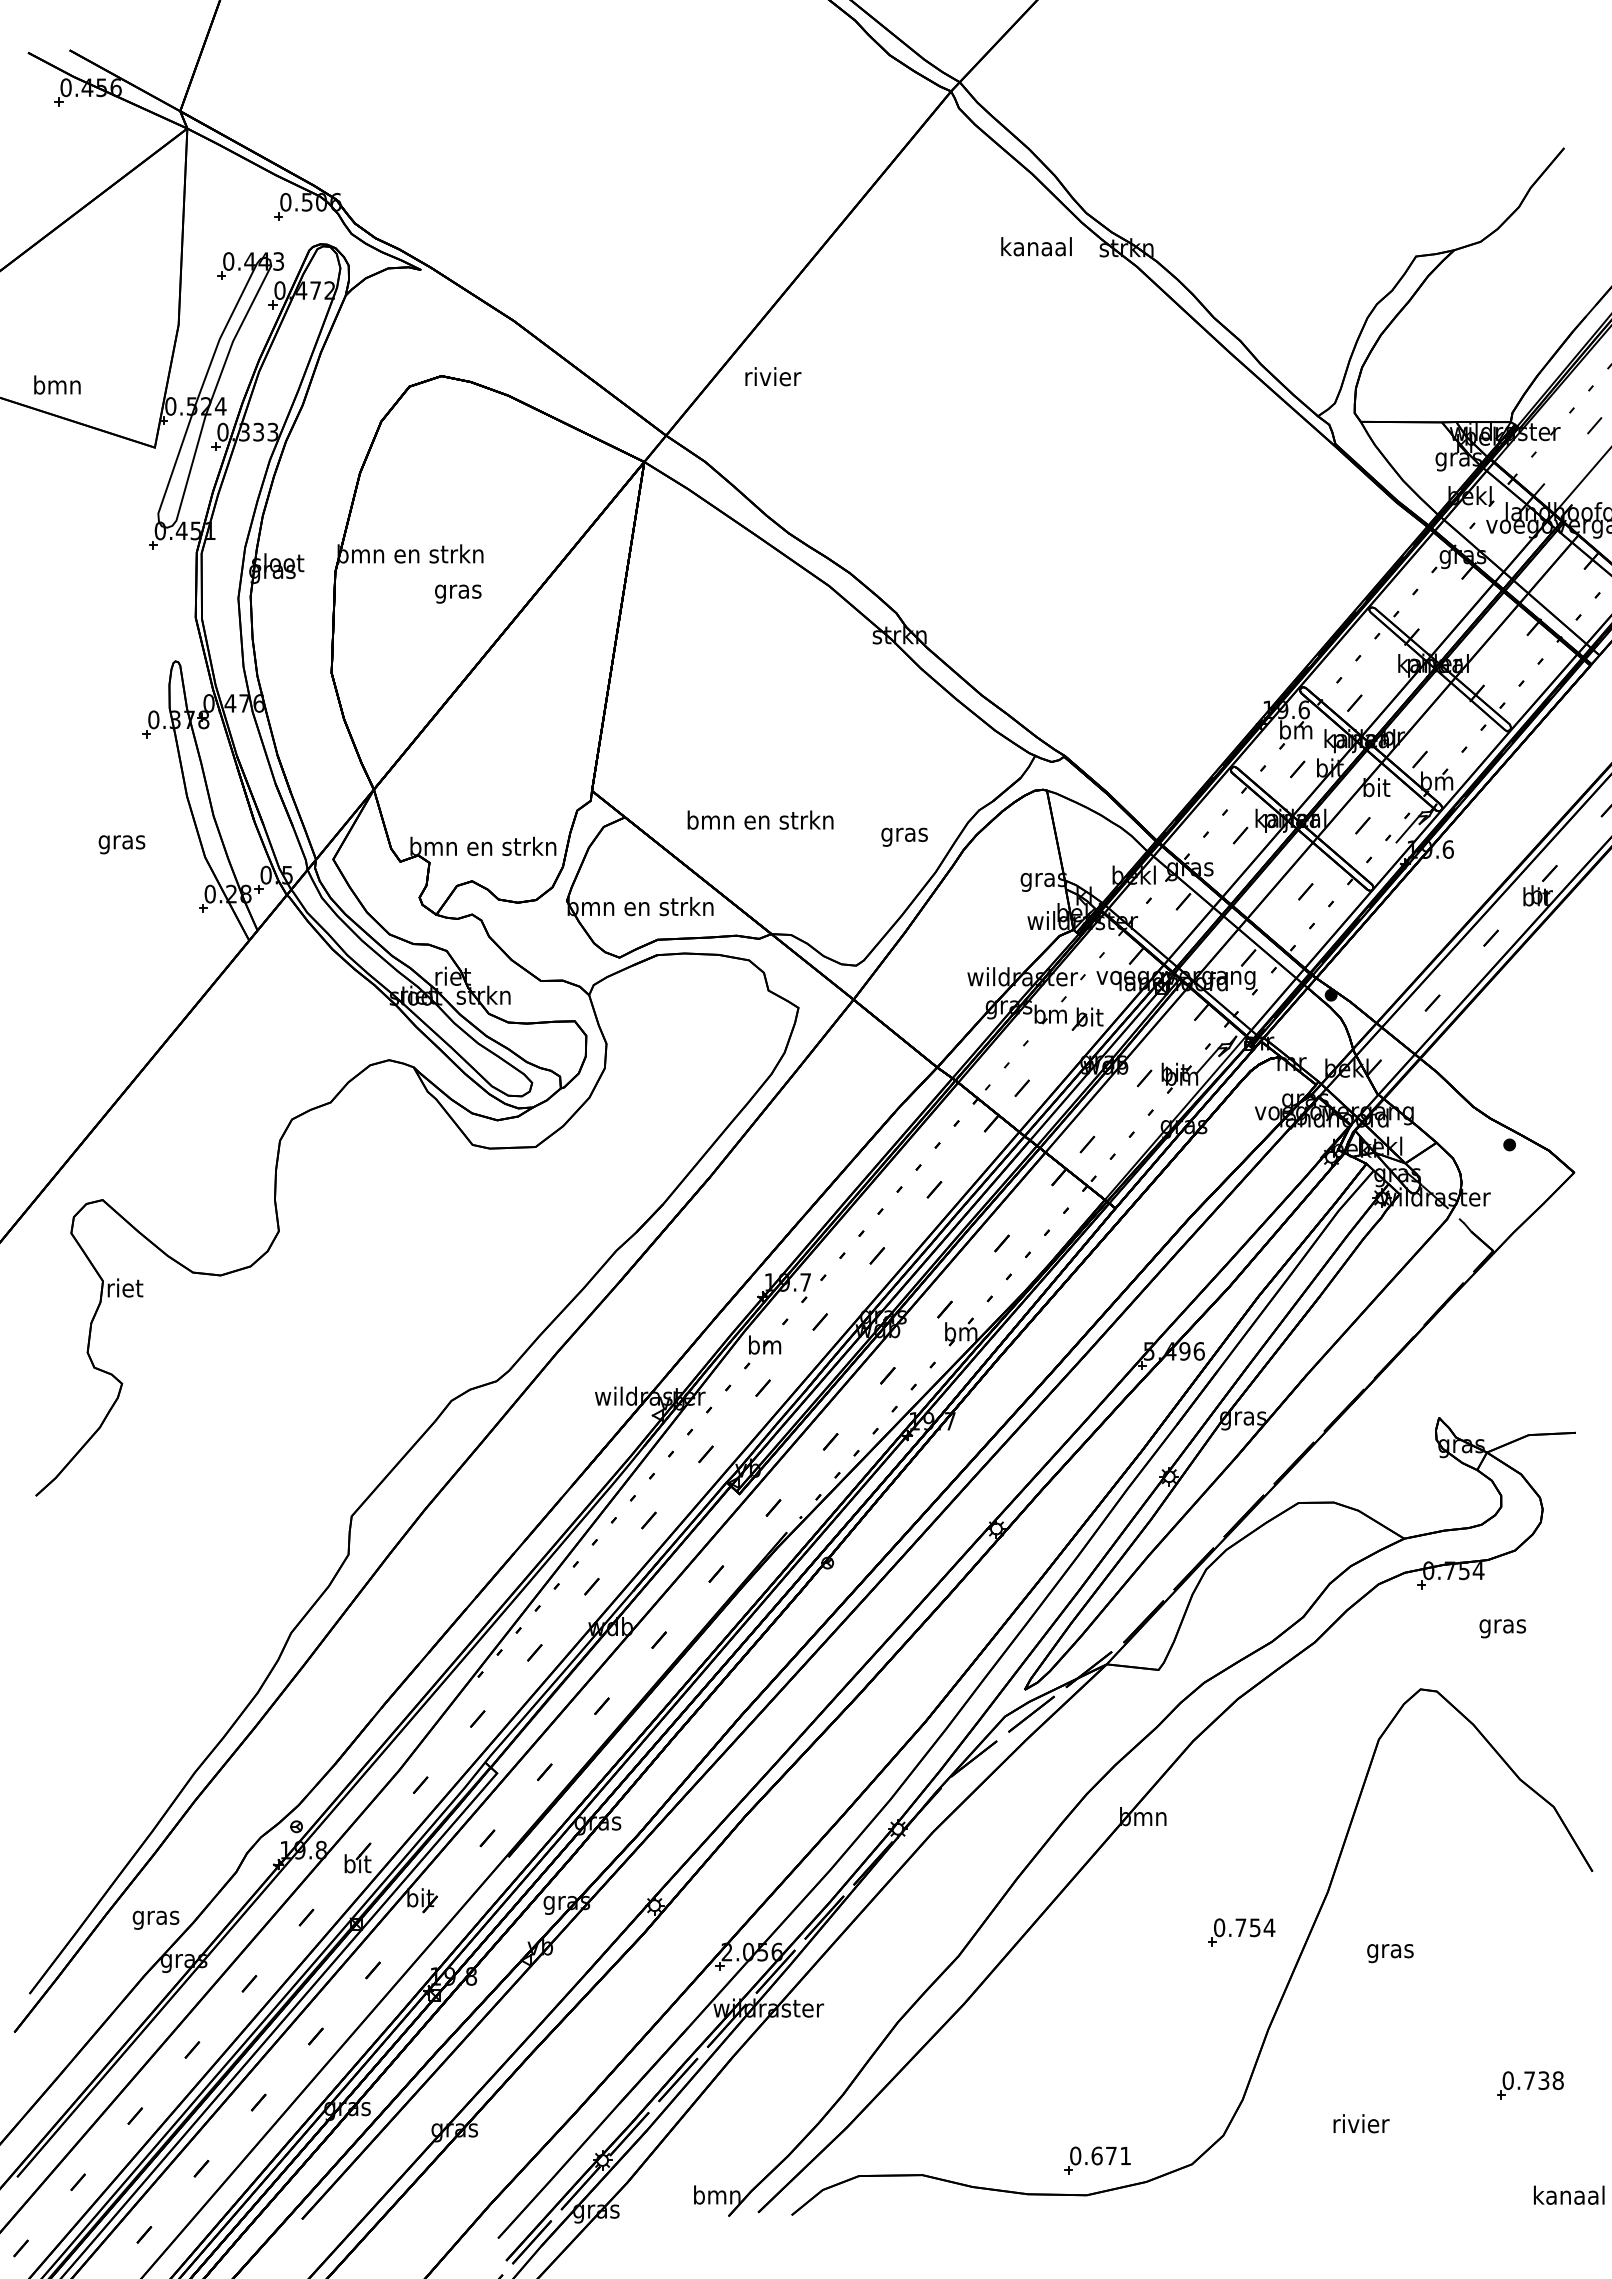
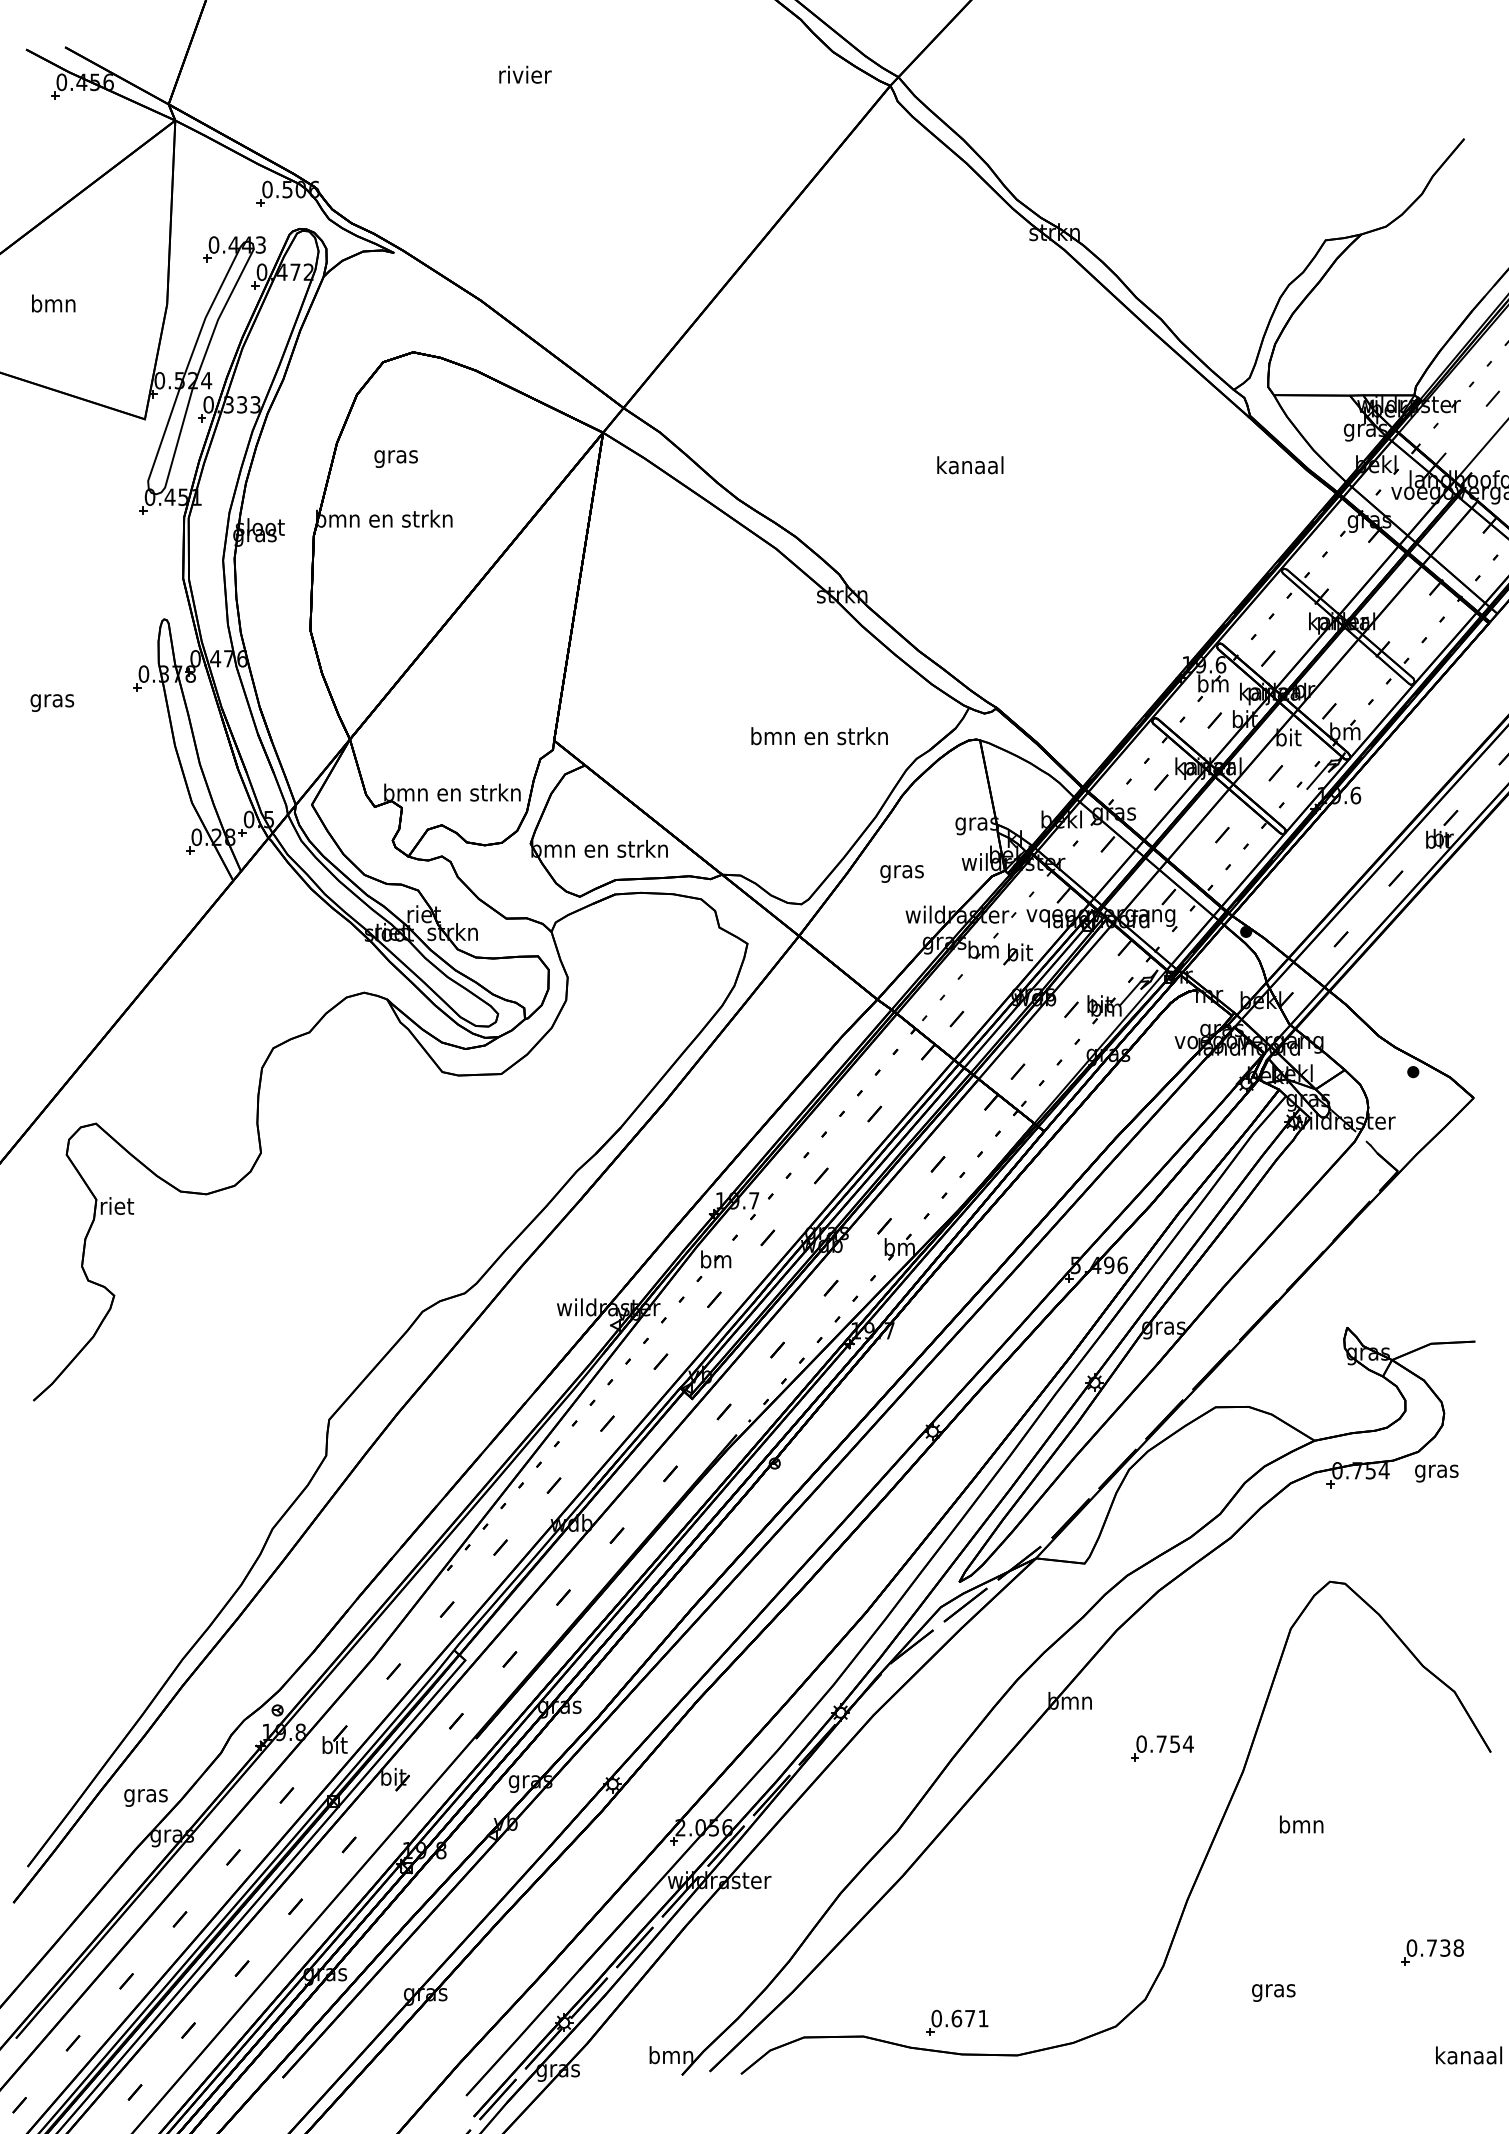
text: (1036, 246) -> (970, 465), moved
text: (773, 376) -> (525, 74), moved
text: (57, 384) -> (53, 303), moved
text: (458, 593) -> (396, 458), moved
text: (760, 819) -> (819, 735), moved
text: (904, 836) -> (901, 873), moved
text: (121, 844) -> (51, 702), moved
text: (1502, 1628) -> (1436, 1473), moved
part: (1241, 1932) -> (1162, 1748), moved
text: (1390, 1951) -> (1301, 1827), gras -> bmn
text: (1361, 2126) -> (1274, 1991), rivier -> gras
part: (1097, 2160) -> (957, 2022), moved

